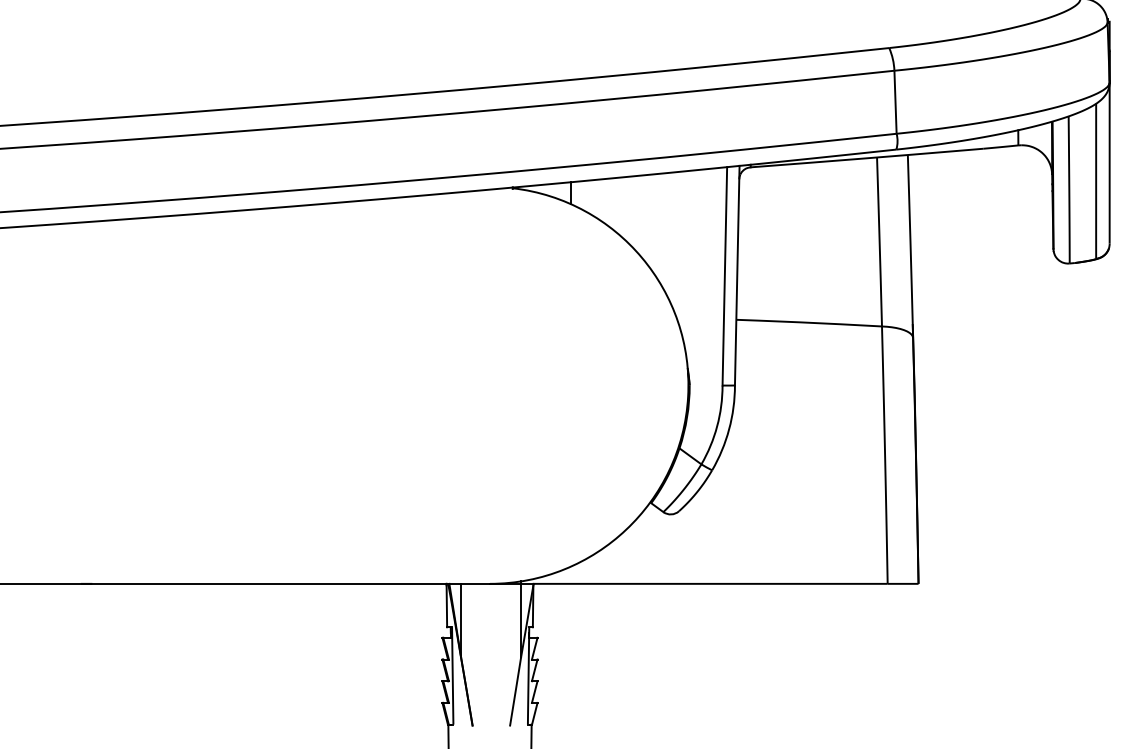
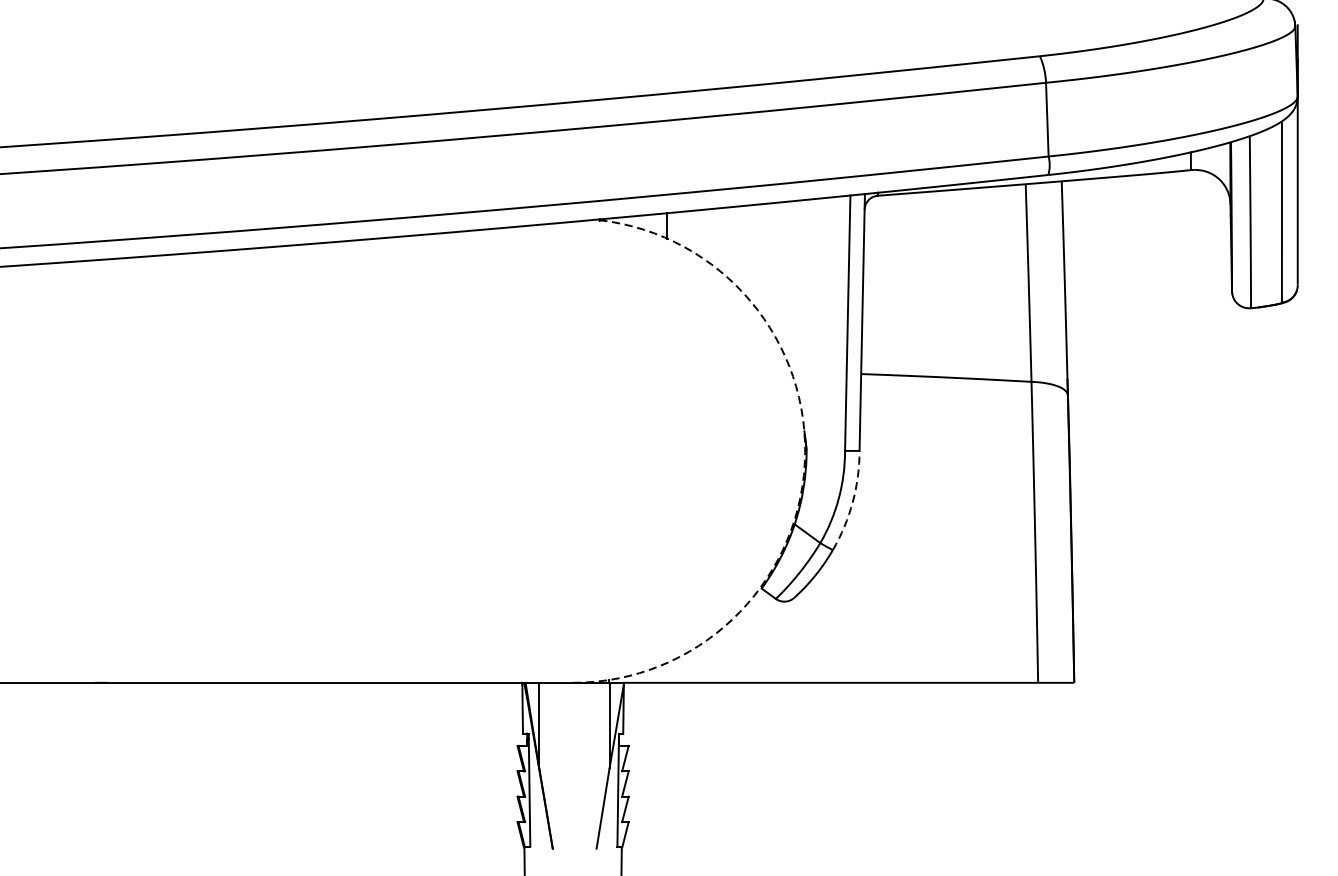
arc: (688, 396) -> (805, 463), solid -> dashed
arc: (729, 429) -> (853, 502), solid -> dashed

